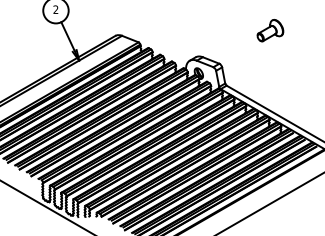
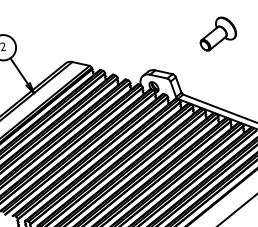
part: (270, 30) -> (217, 33), size x1.43

